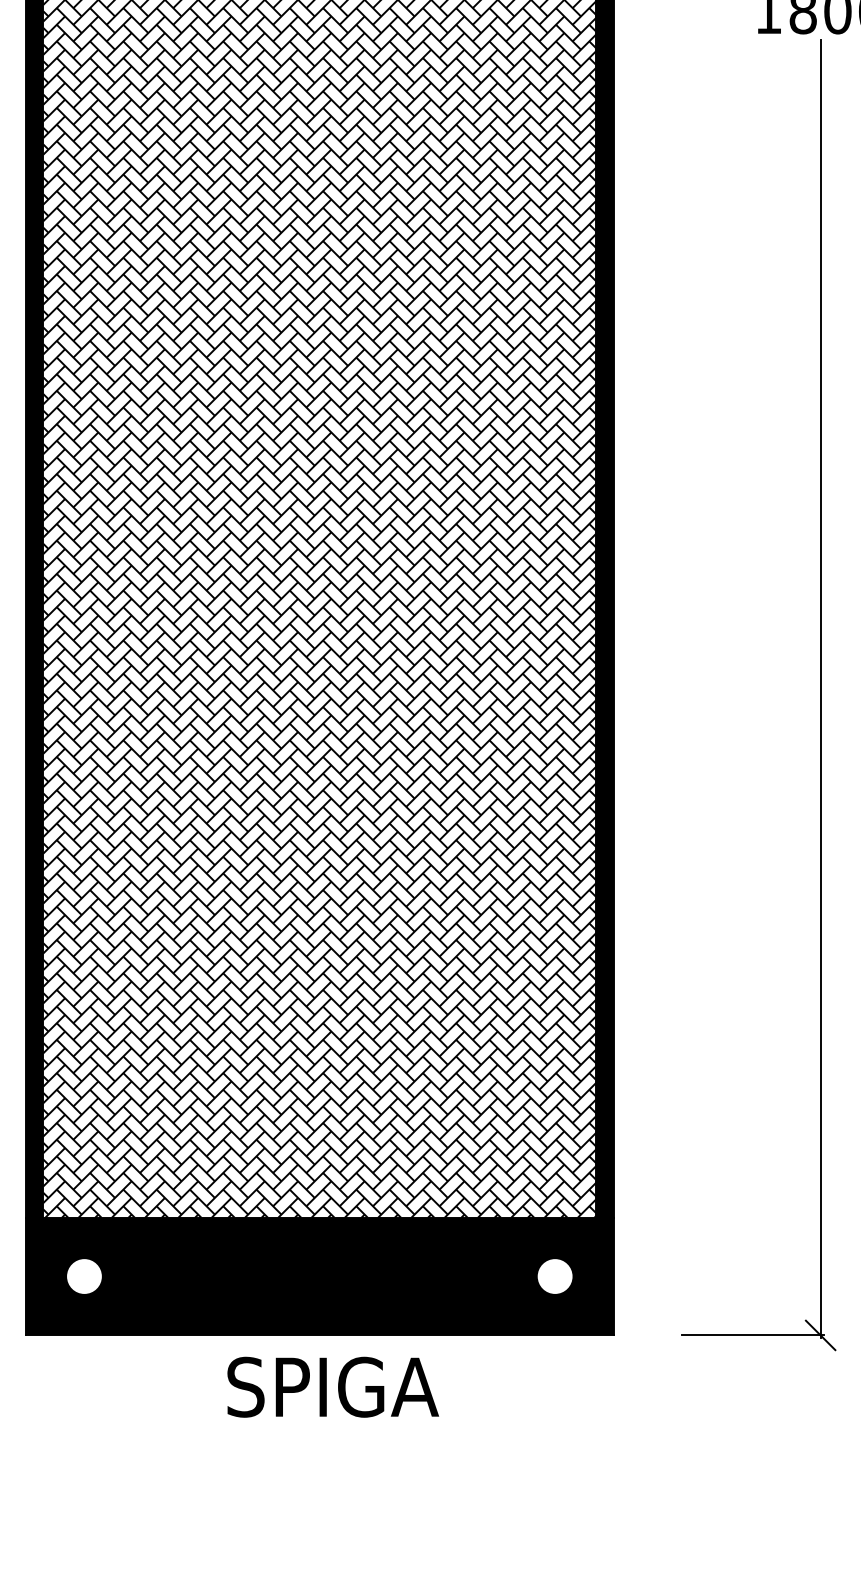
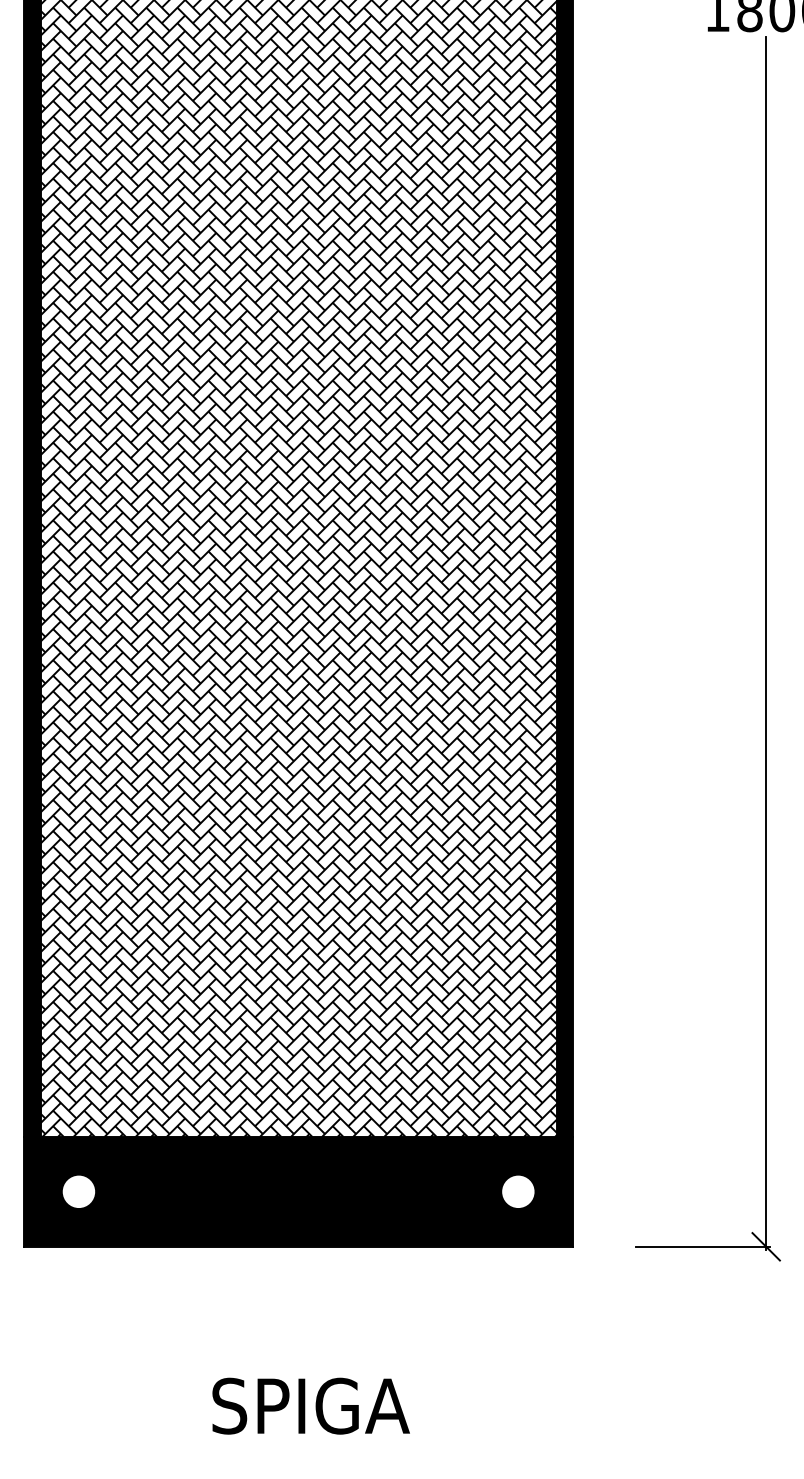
text: (332, 1386) -> (310, 1405), moved

